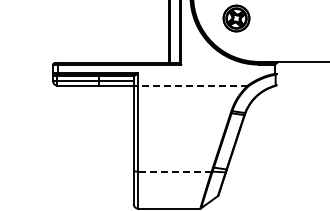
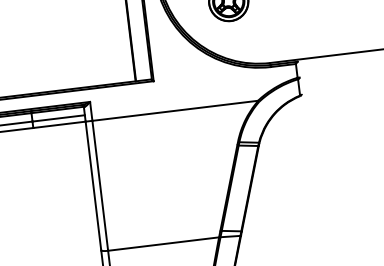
line: (192, 85) -> (174, 110), dashed -> solid
line: (174, 171) -> (162, 243), dashed -> solid

